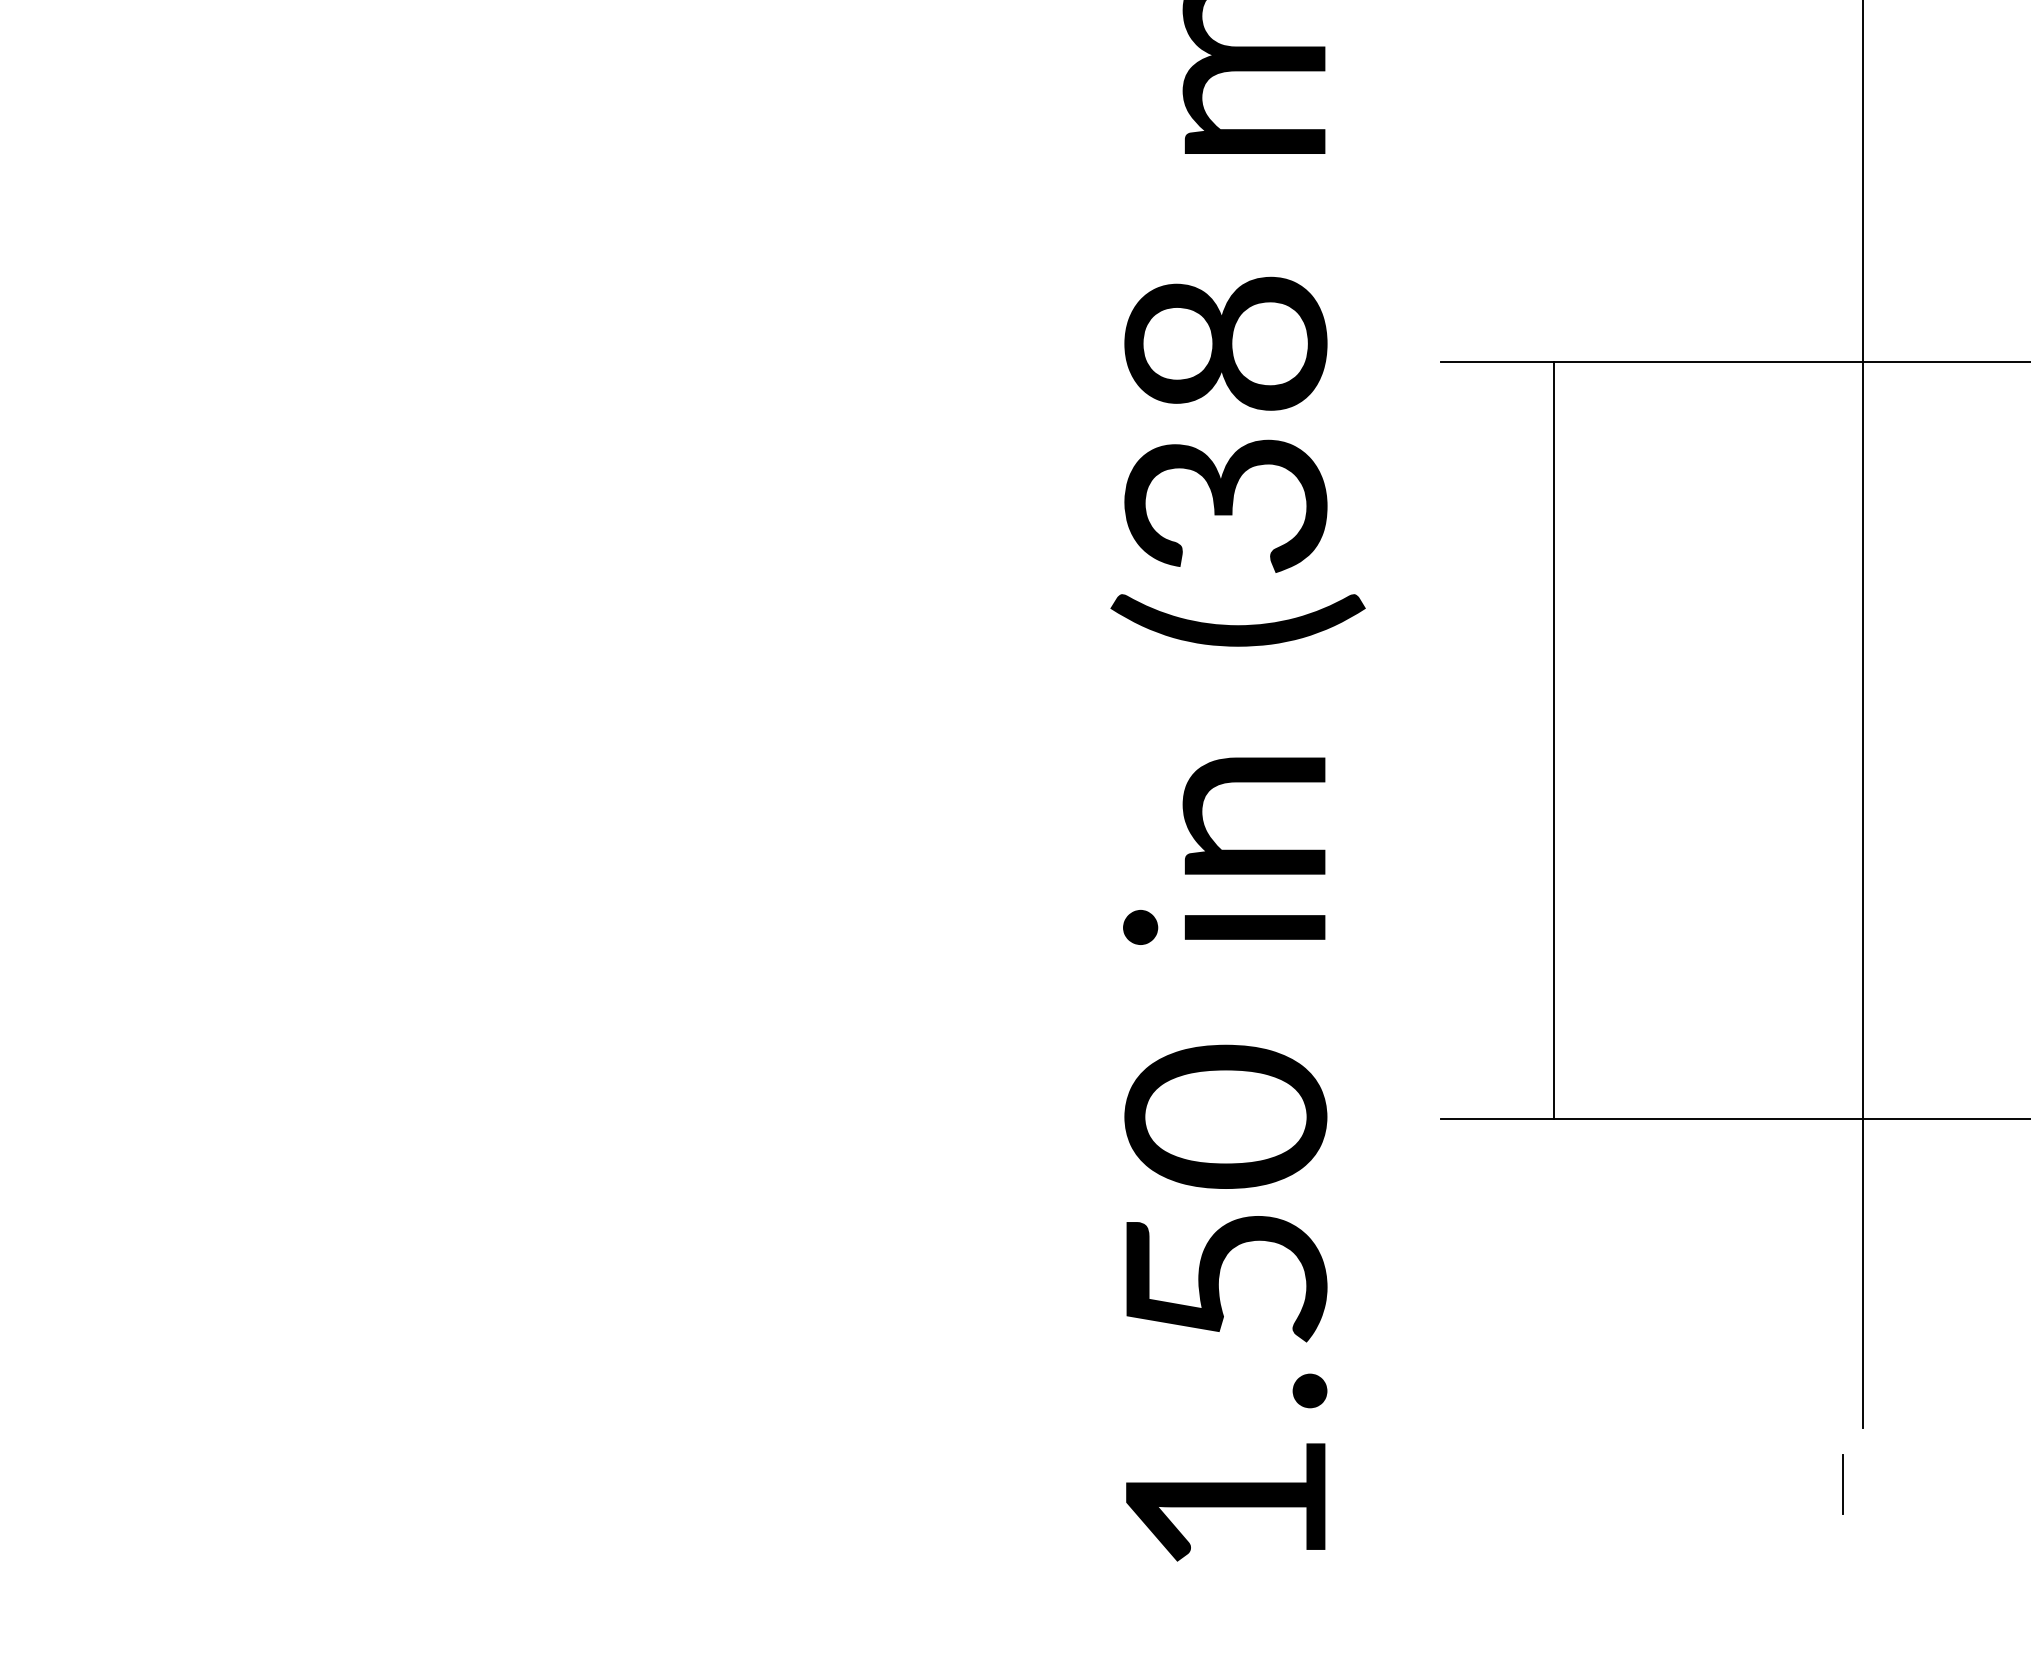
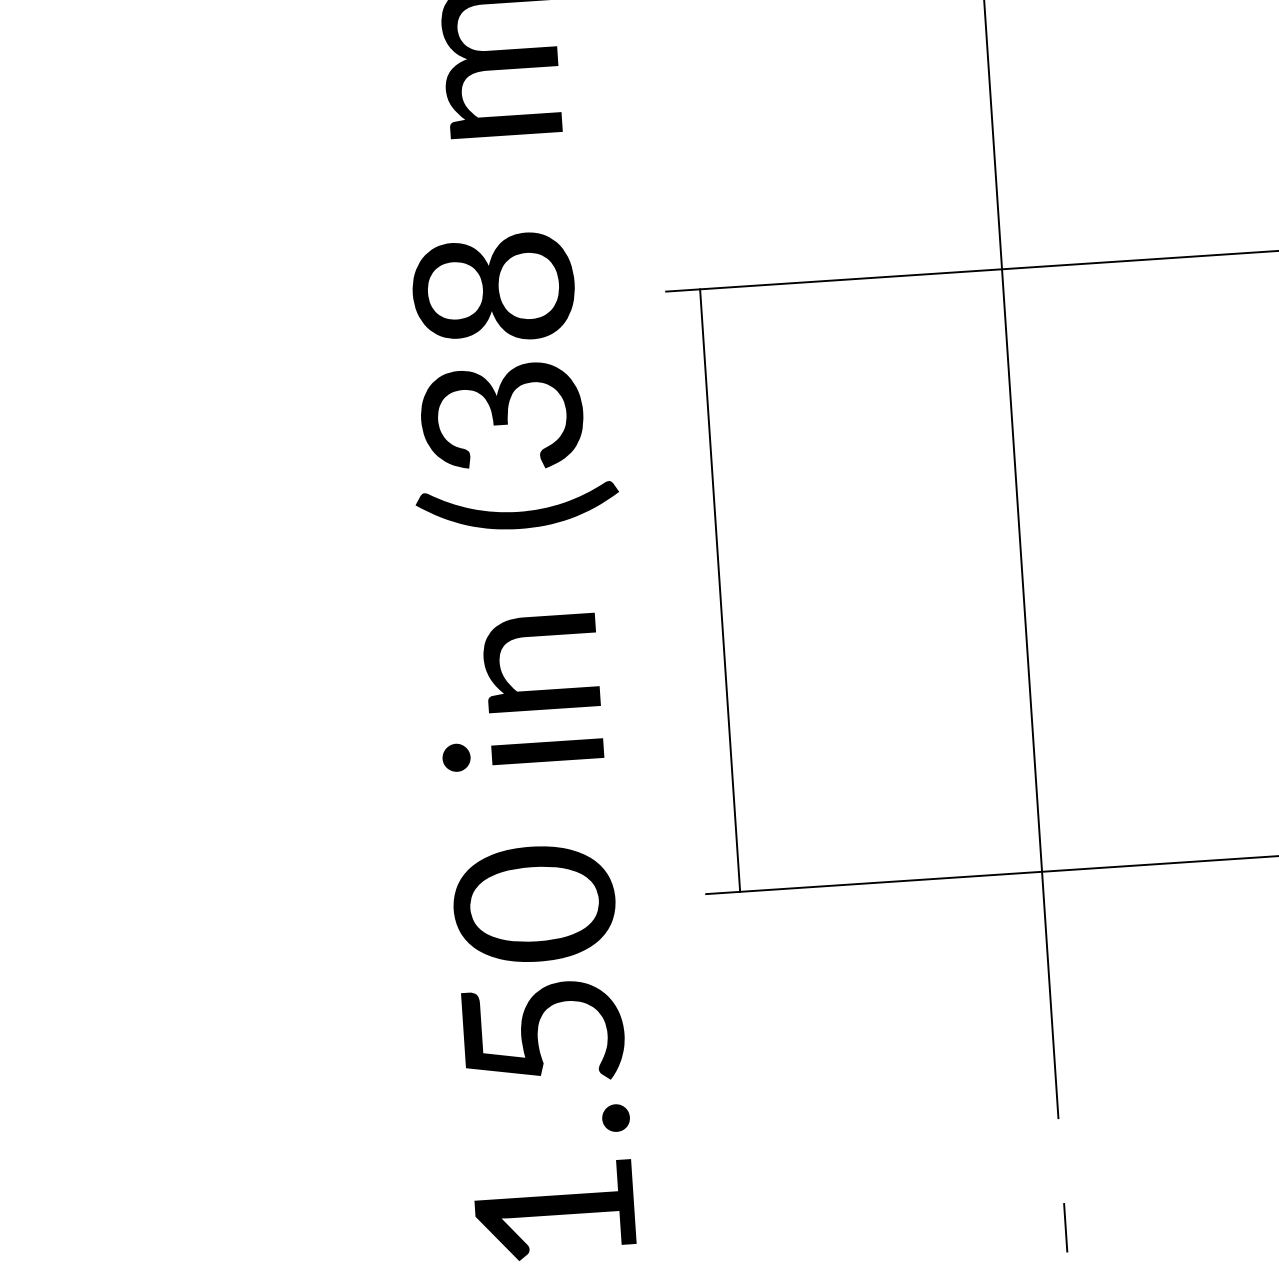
line: (1553, 740) -> (719, 590), moved
line: (1842, 1484) -> (1065, 1227), moved

